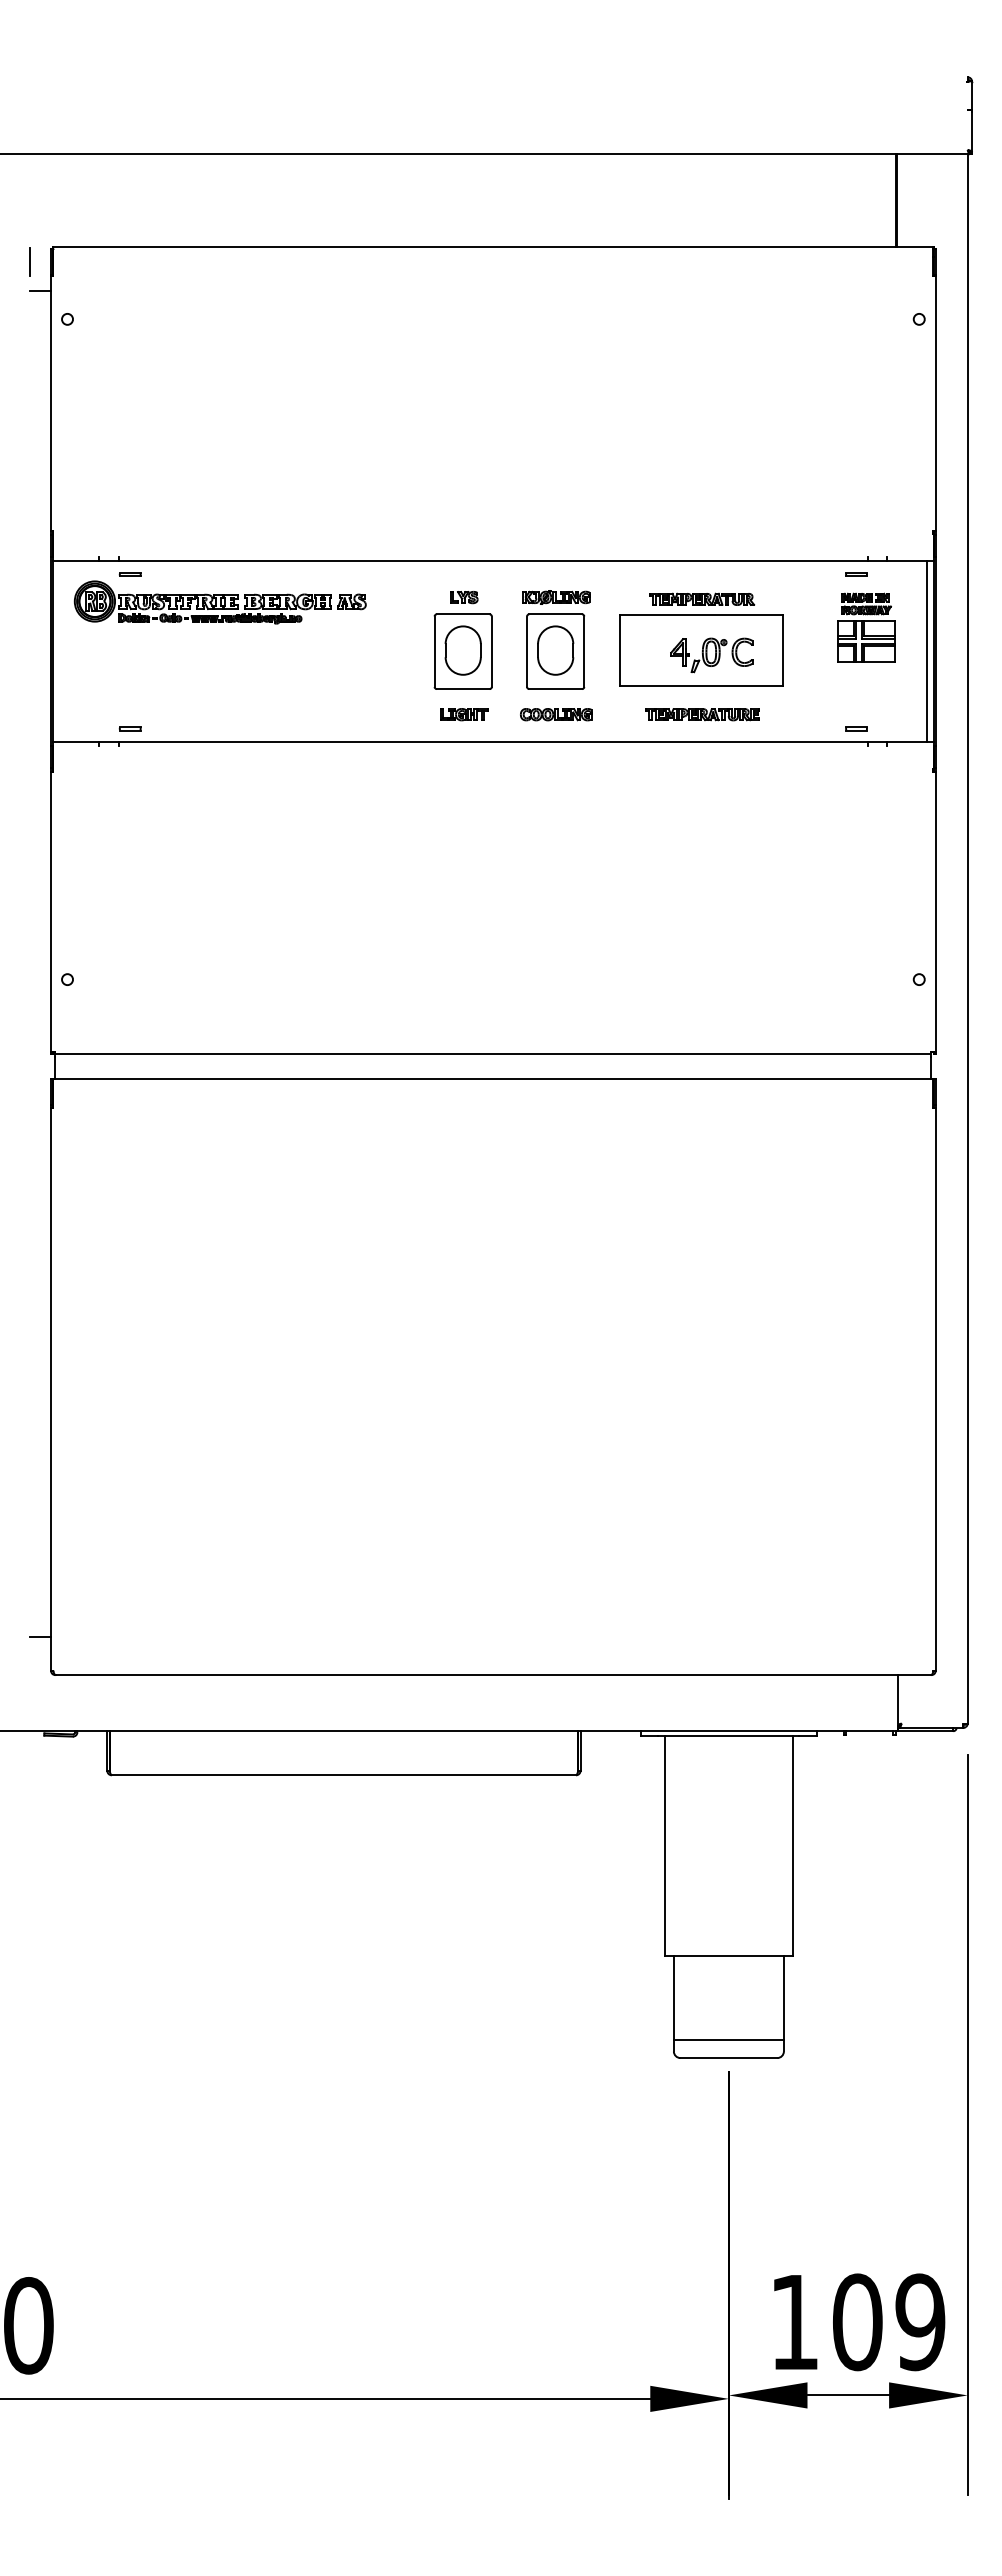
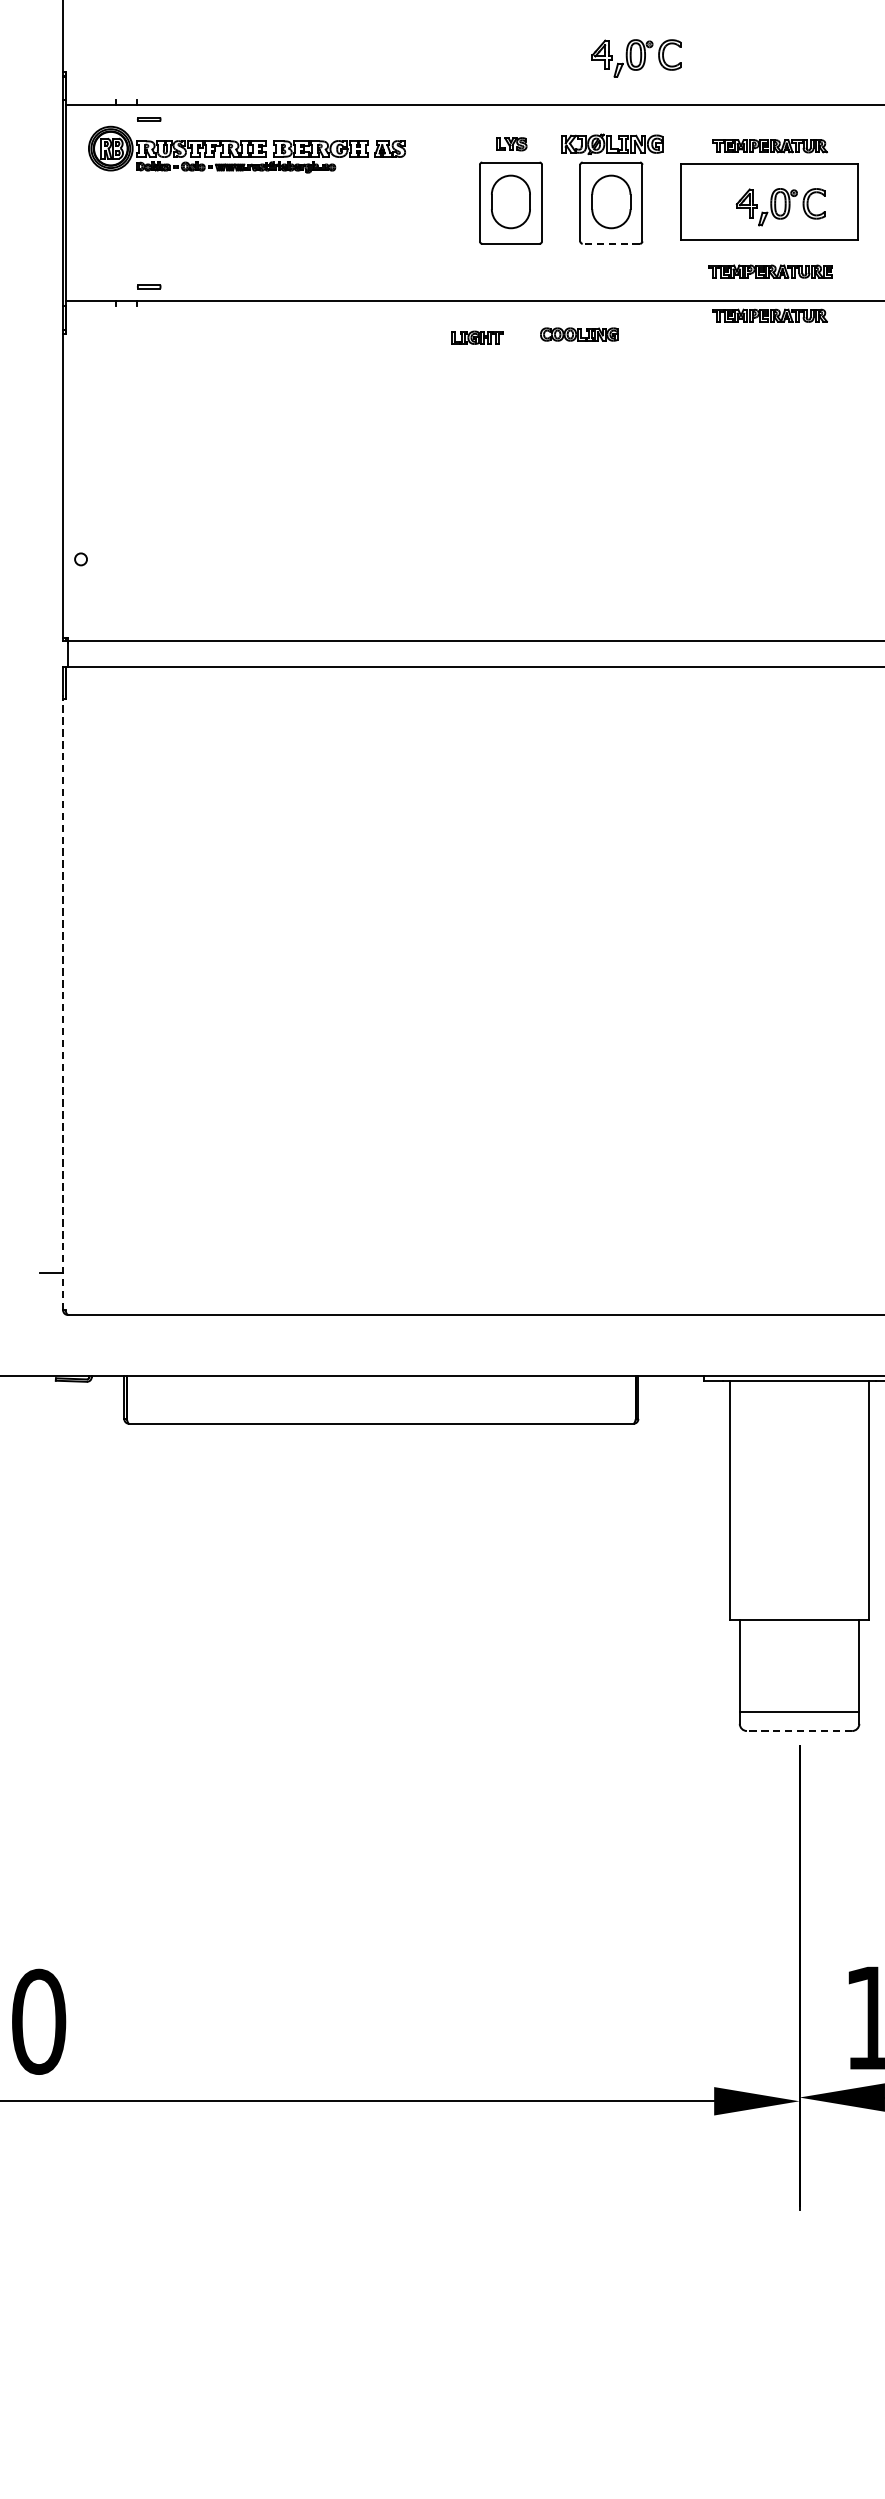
part: (578, 518) -> (636, 58), added
part: (556, 597) -> (612, 144), size x1.4
line: (555, 689) -> (611, 244), solid -> dashed
part: (464, 714) -> (477, 337), moved
part: (556, 714) -> (579, 334), moved
part: (702, 754) -> (770, 314), added
line: (51, 1389) -> (63, 1004), solid -> dashed
line: (728, 2058) -> (799, 1731), solid -> dashed

